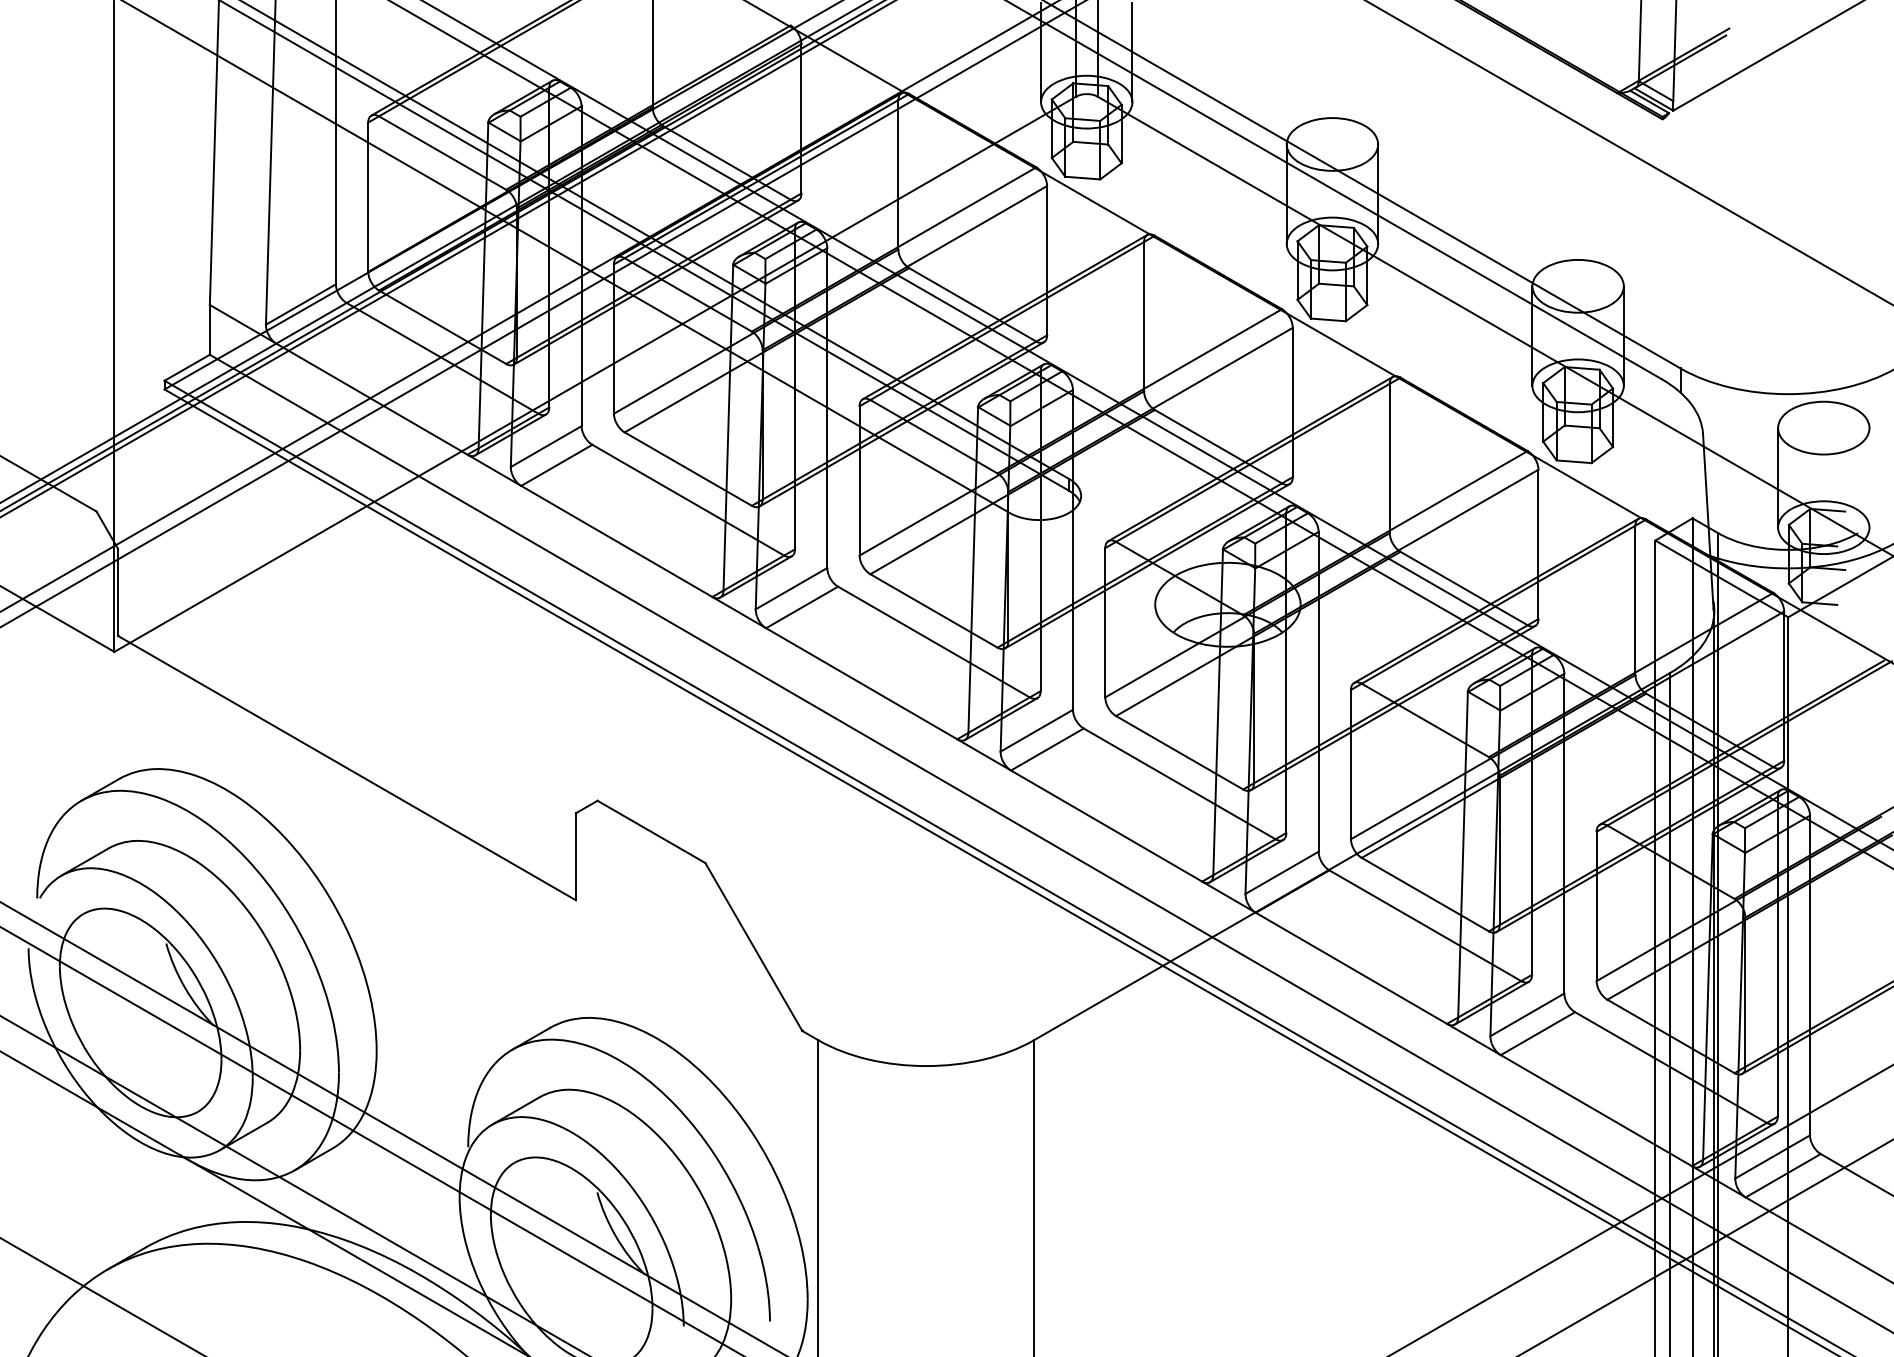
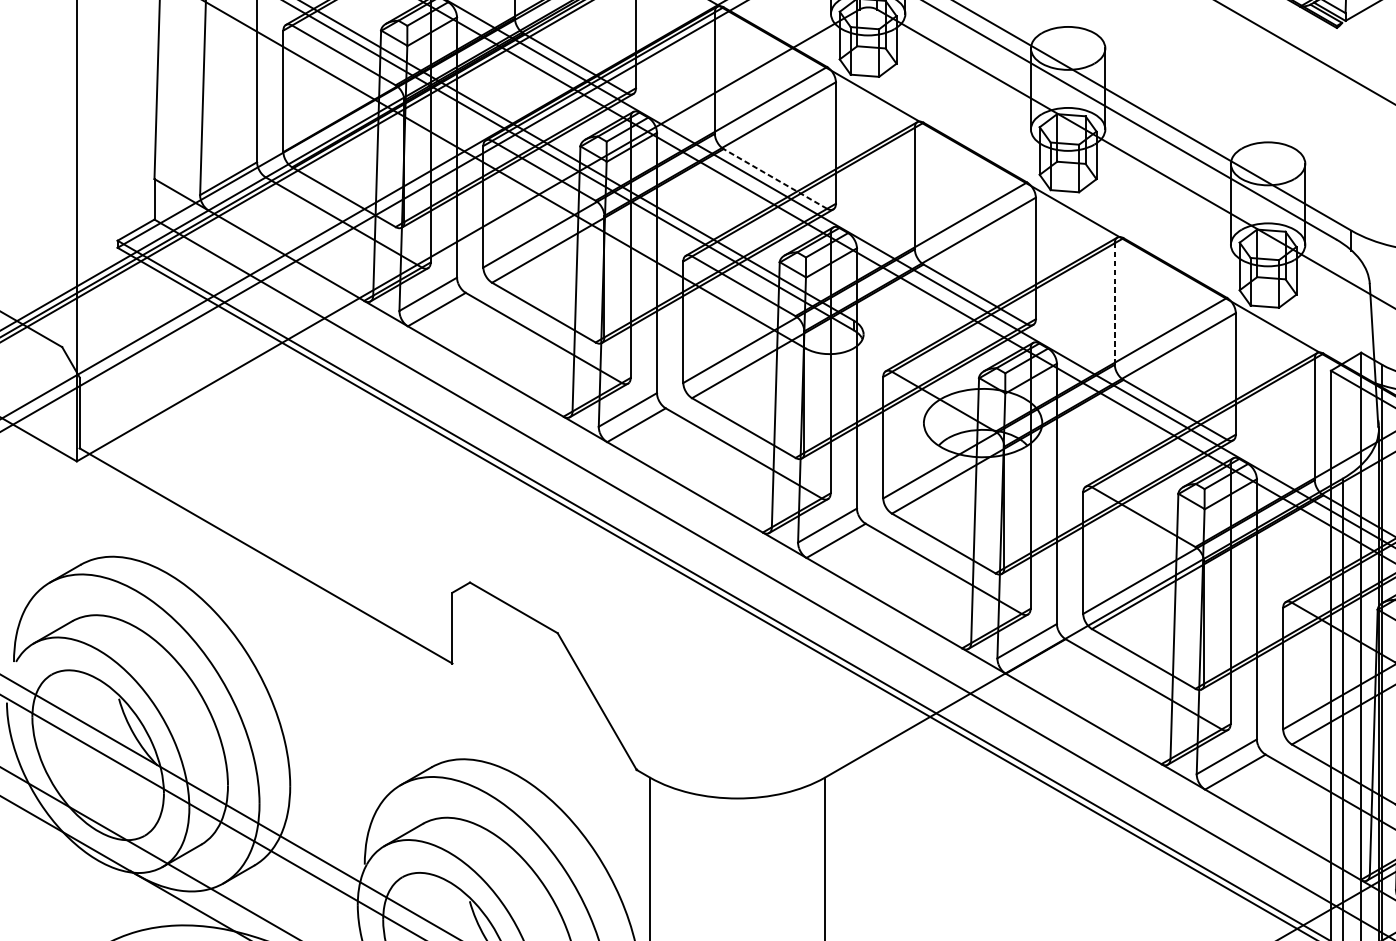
line: (972, 304) -> (775, 178), solid -> dashed
line: (1389, 458) -> (1114, 304), solid -> dashed

